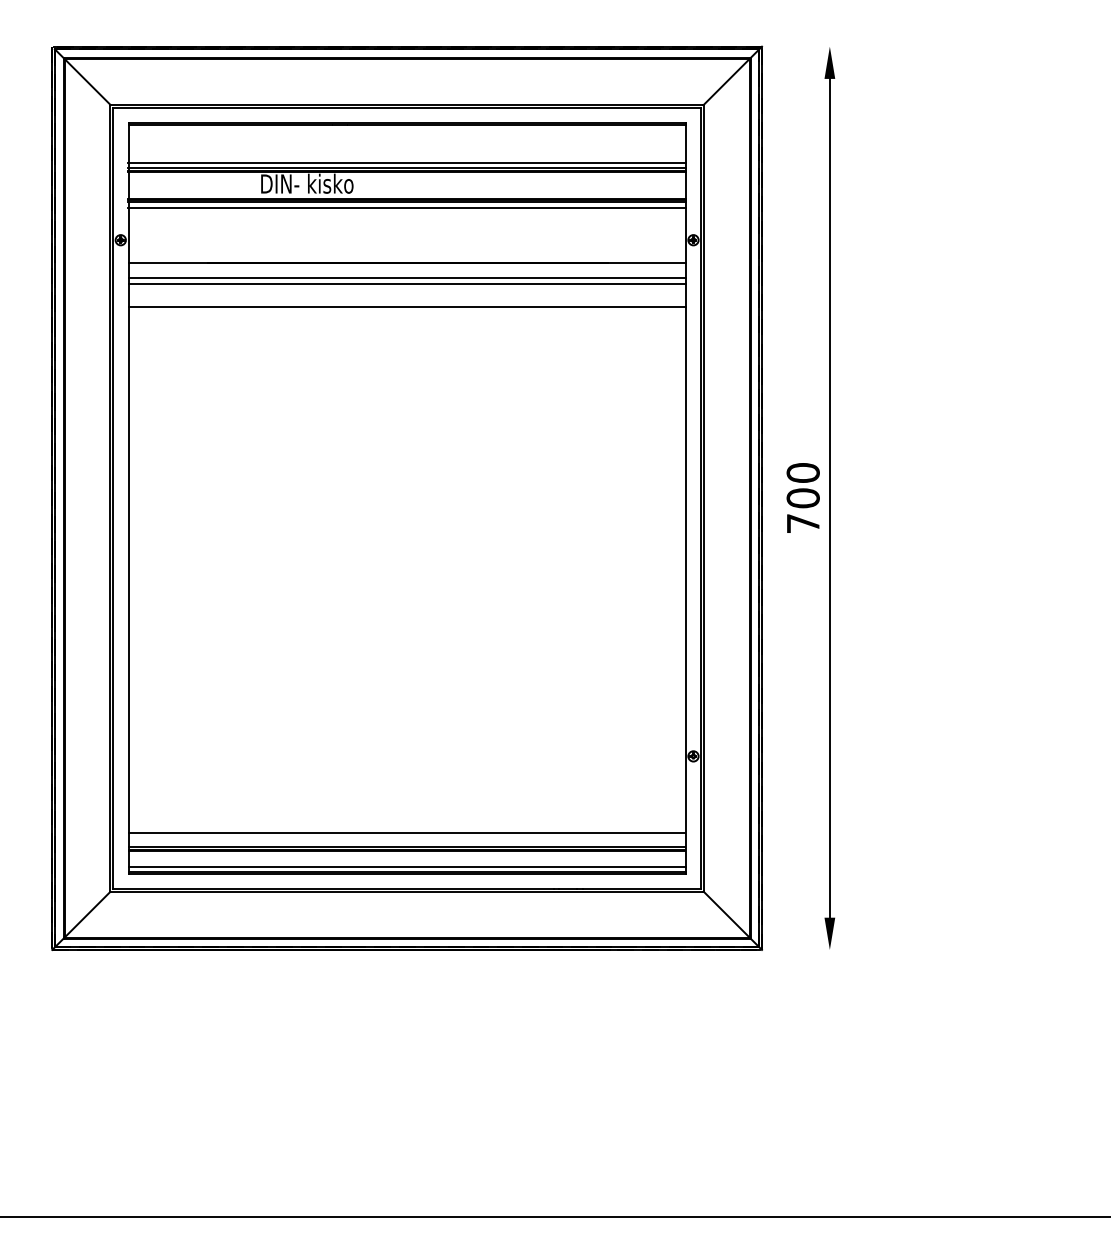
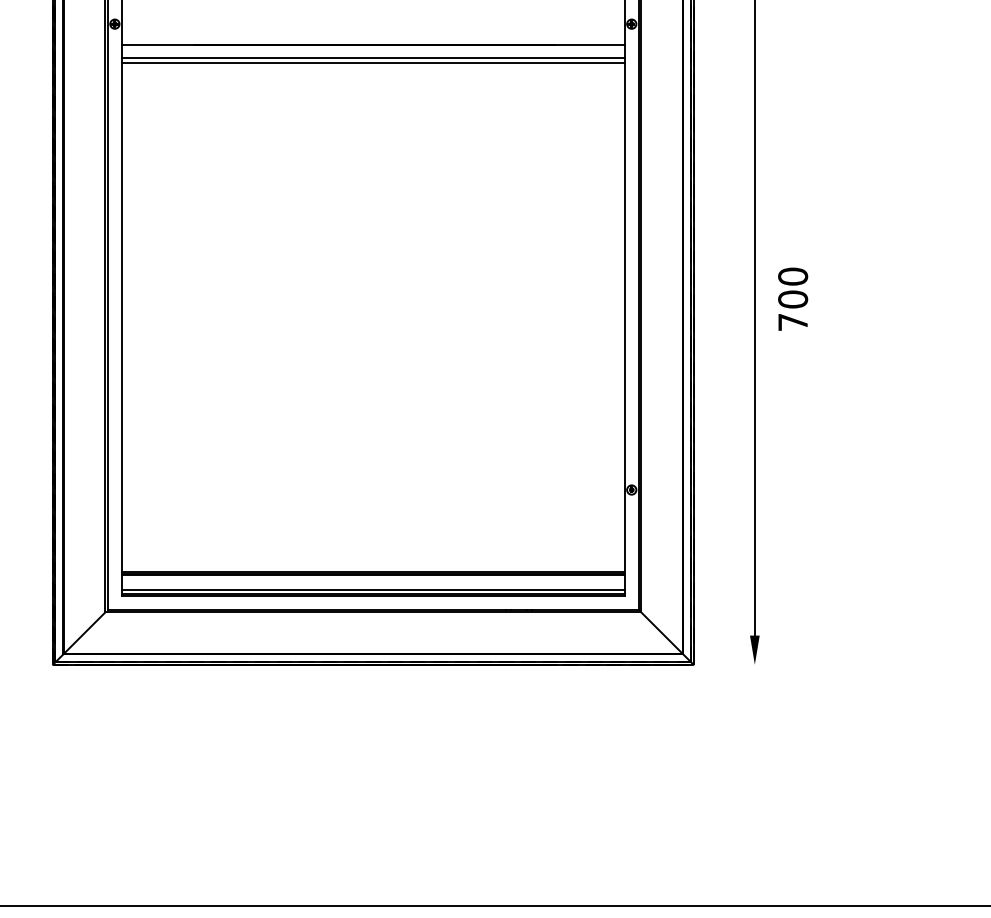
line: (406, 307) -> (372, 84), removed
text: (802, 497) -> (792, 298), moved
line: (406, 832) -> (372, 558), removed

